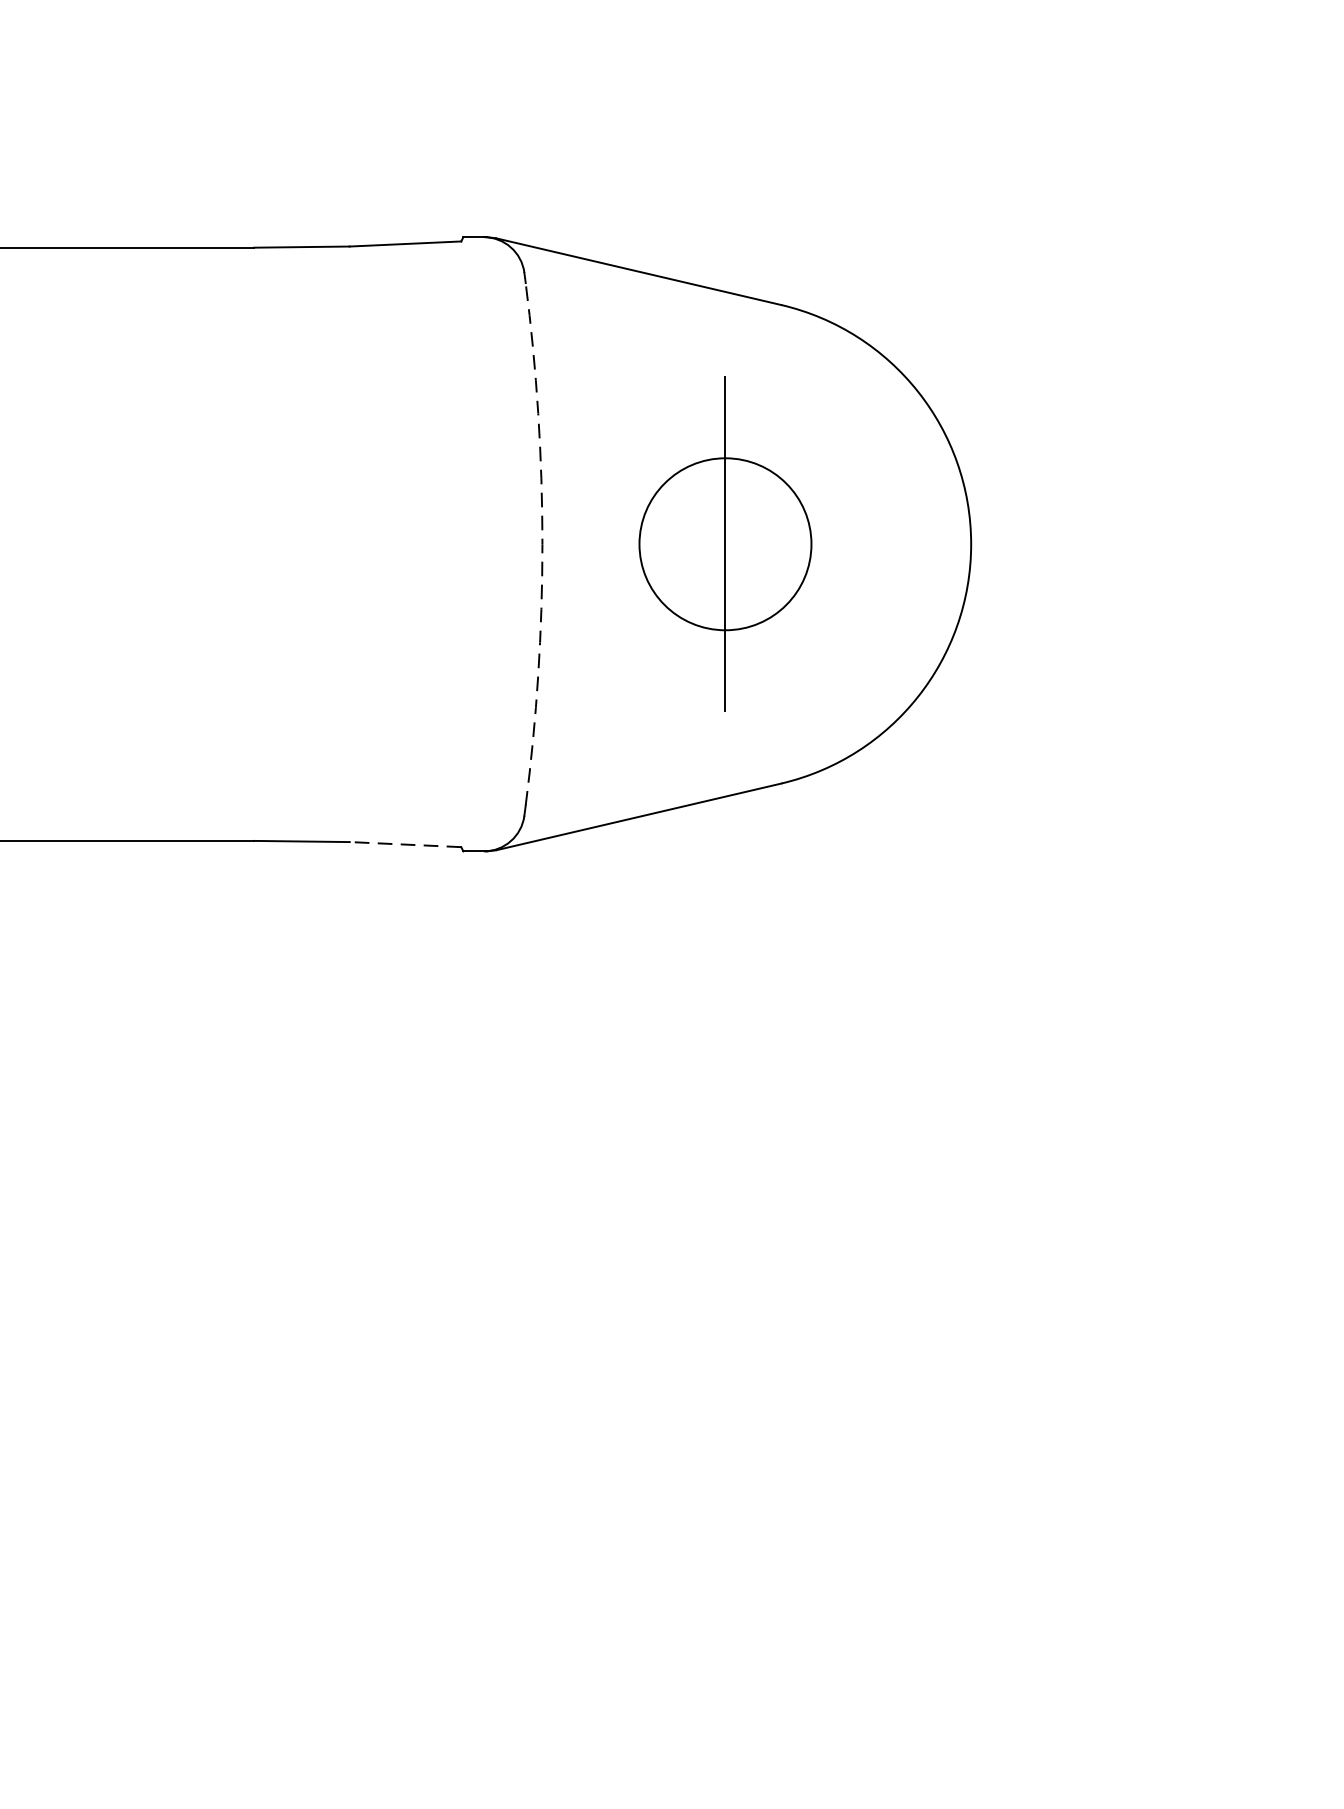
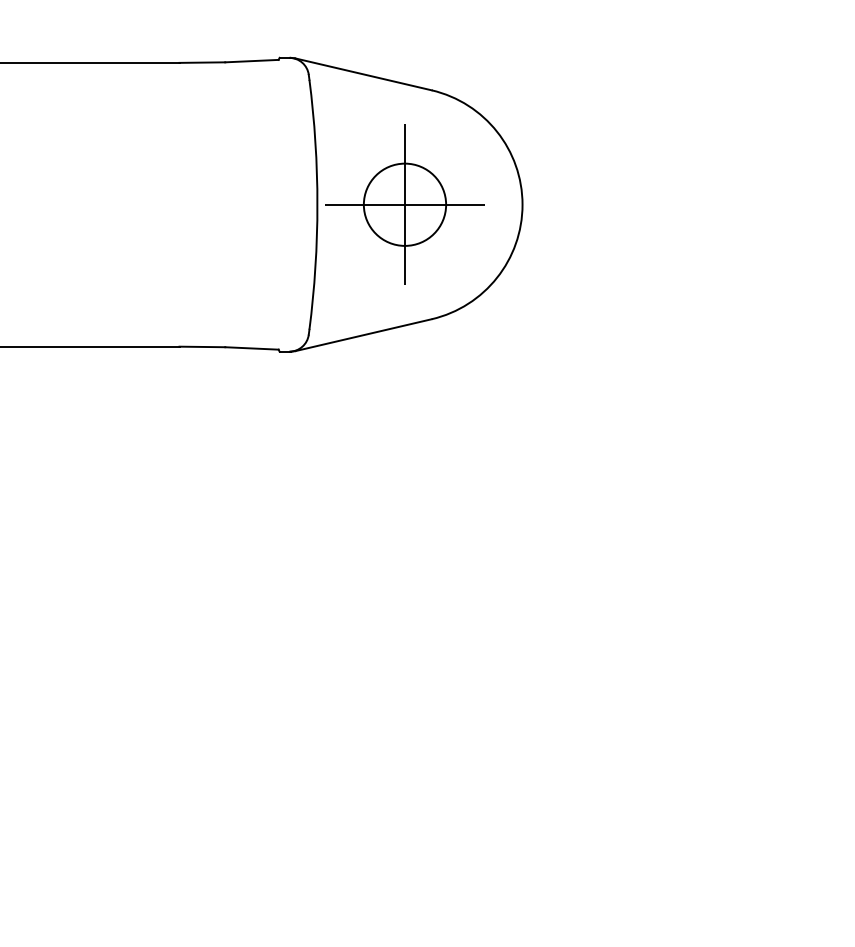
arc: (542, 543) -> (317, 204), dashed -> solid
line: (724, 543) -> (404, 204), added
line: (404, 844) -> (251, 348), dashed -> solid

